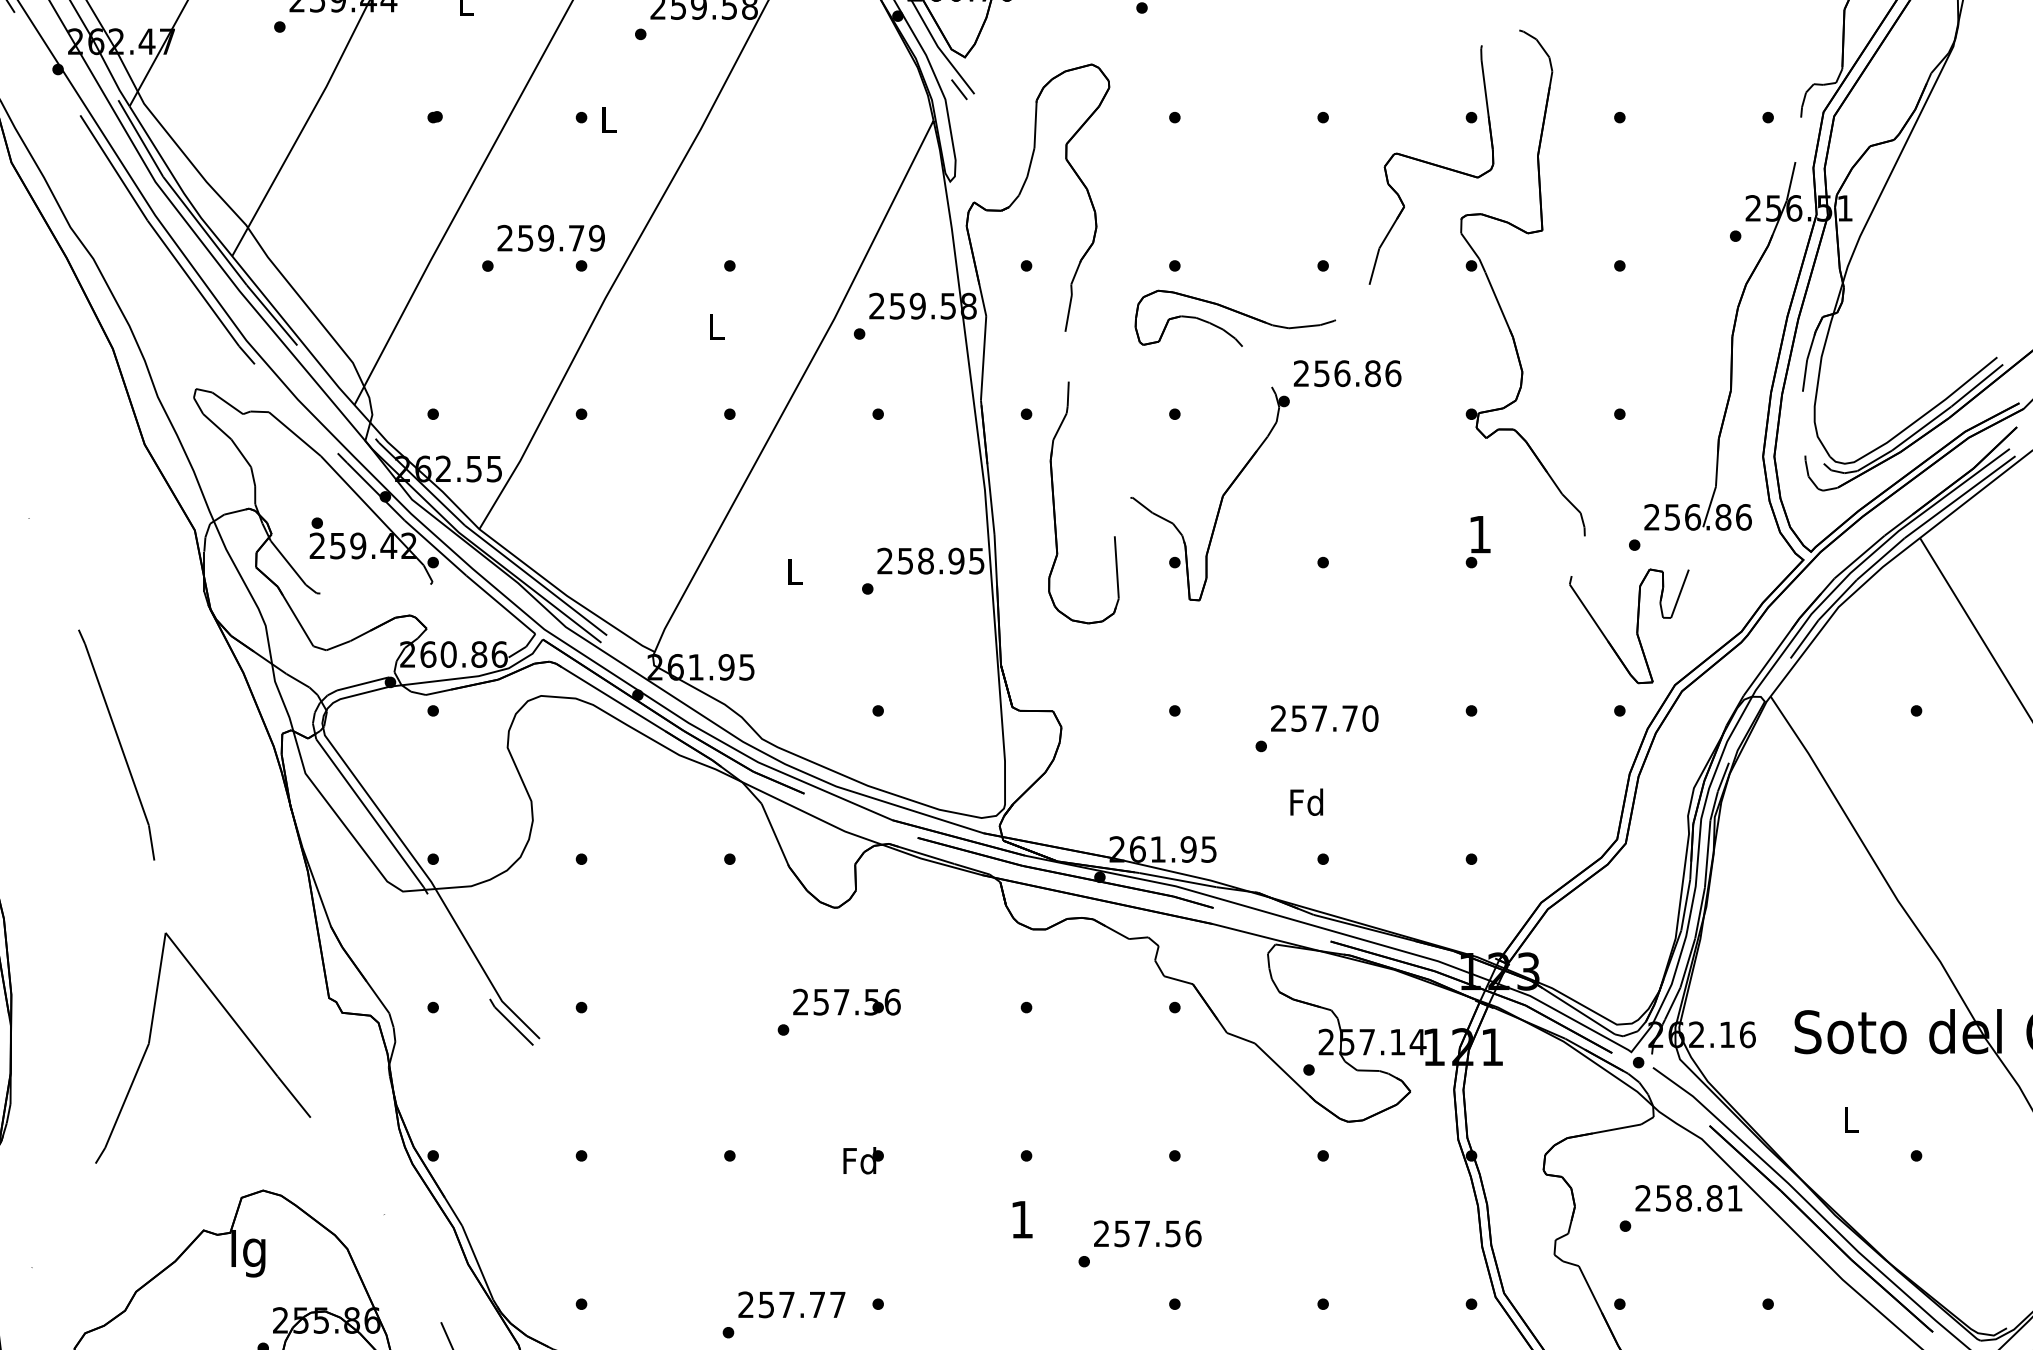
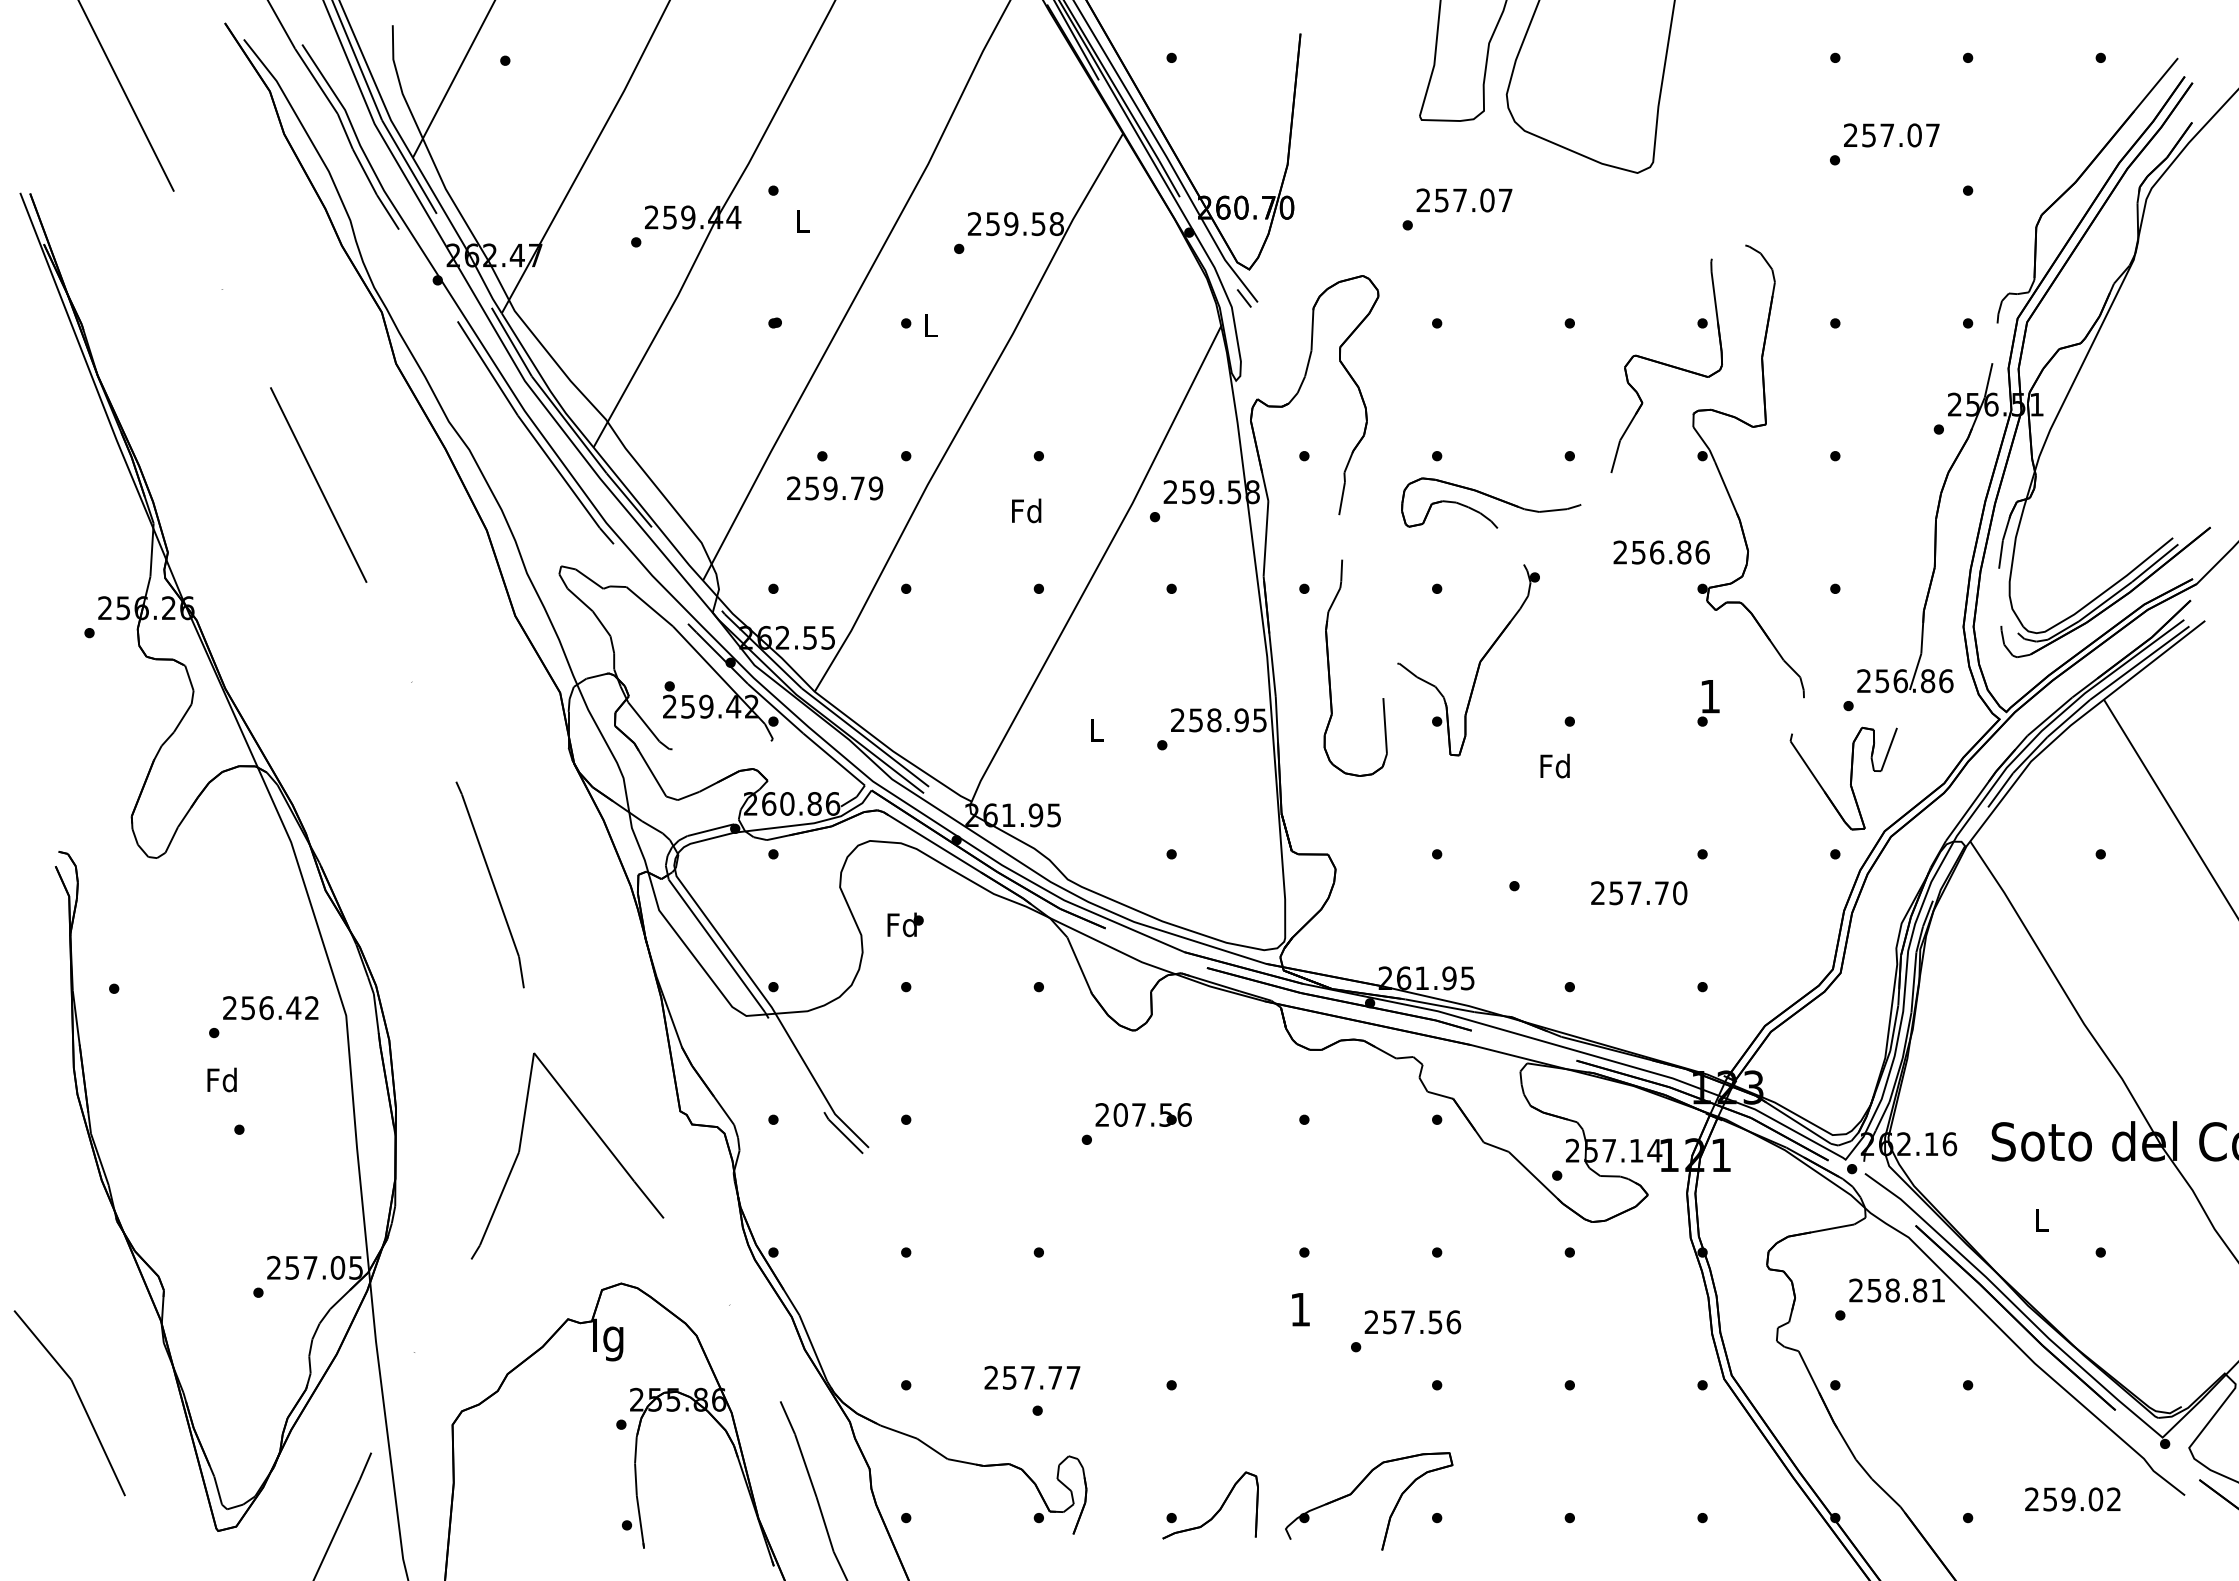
text: (551, 238) -> (835, 488), moved
text: (715, 326) -> (1026, 510), L -> Fd
text: (1347, 373) -> (1661, 552), moved
text: (1325, 718) -> (1639, 893), moved
text: (1306, 801) -> (1554, 765), moved
text: (821, 1001) -> (1120, 1114), 257.56 -> 207.56
text: (863, 1160) -> (905, 924), moved
text: (791, 1304) -> (1032, 1377), moved

